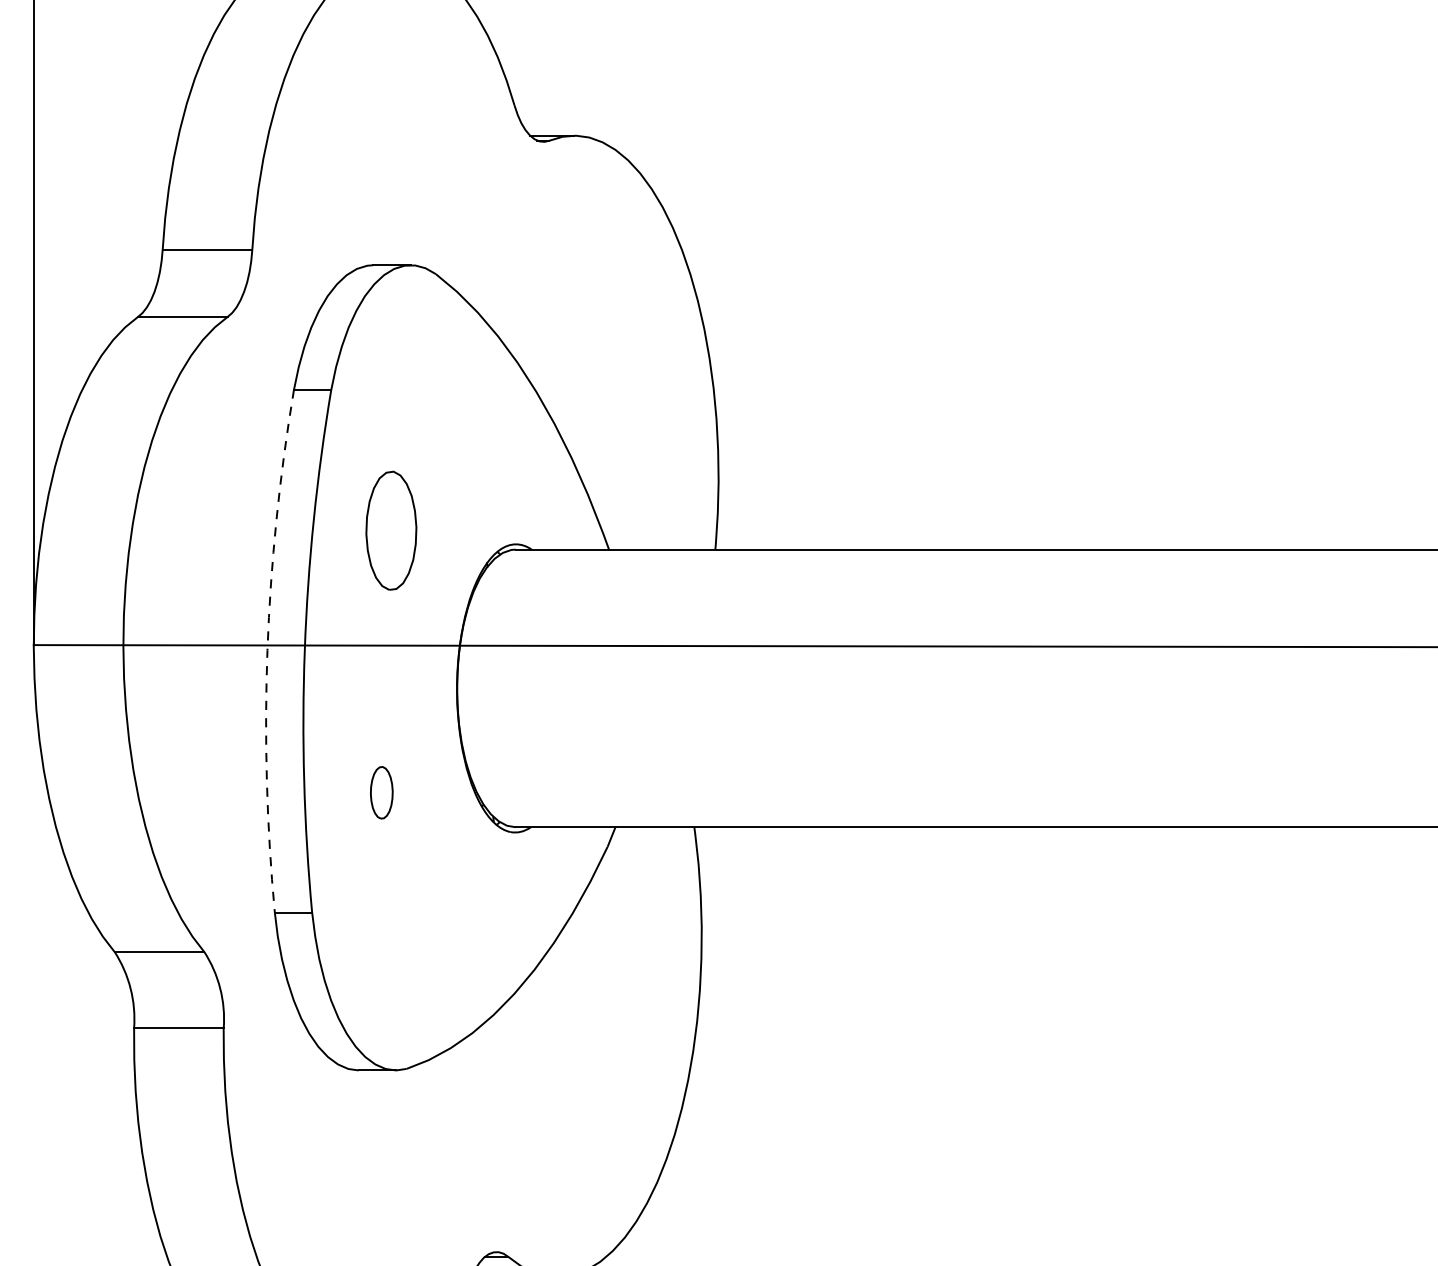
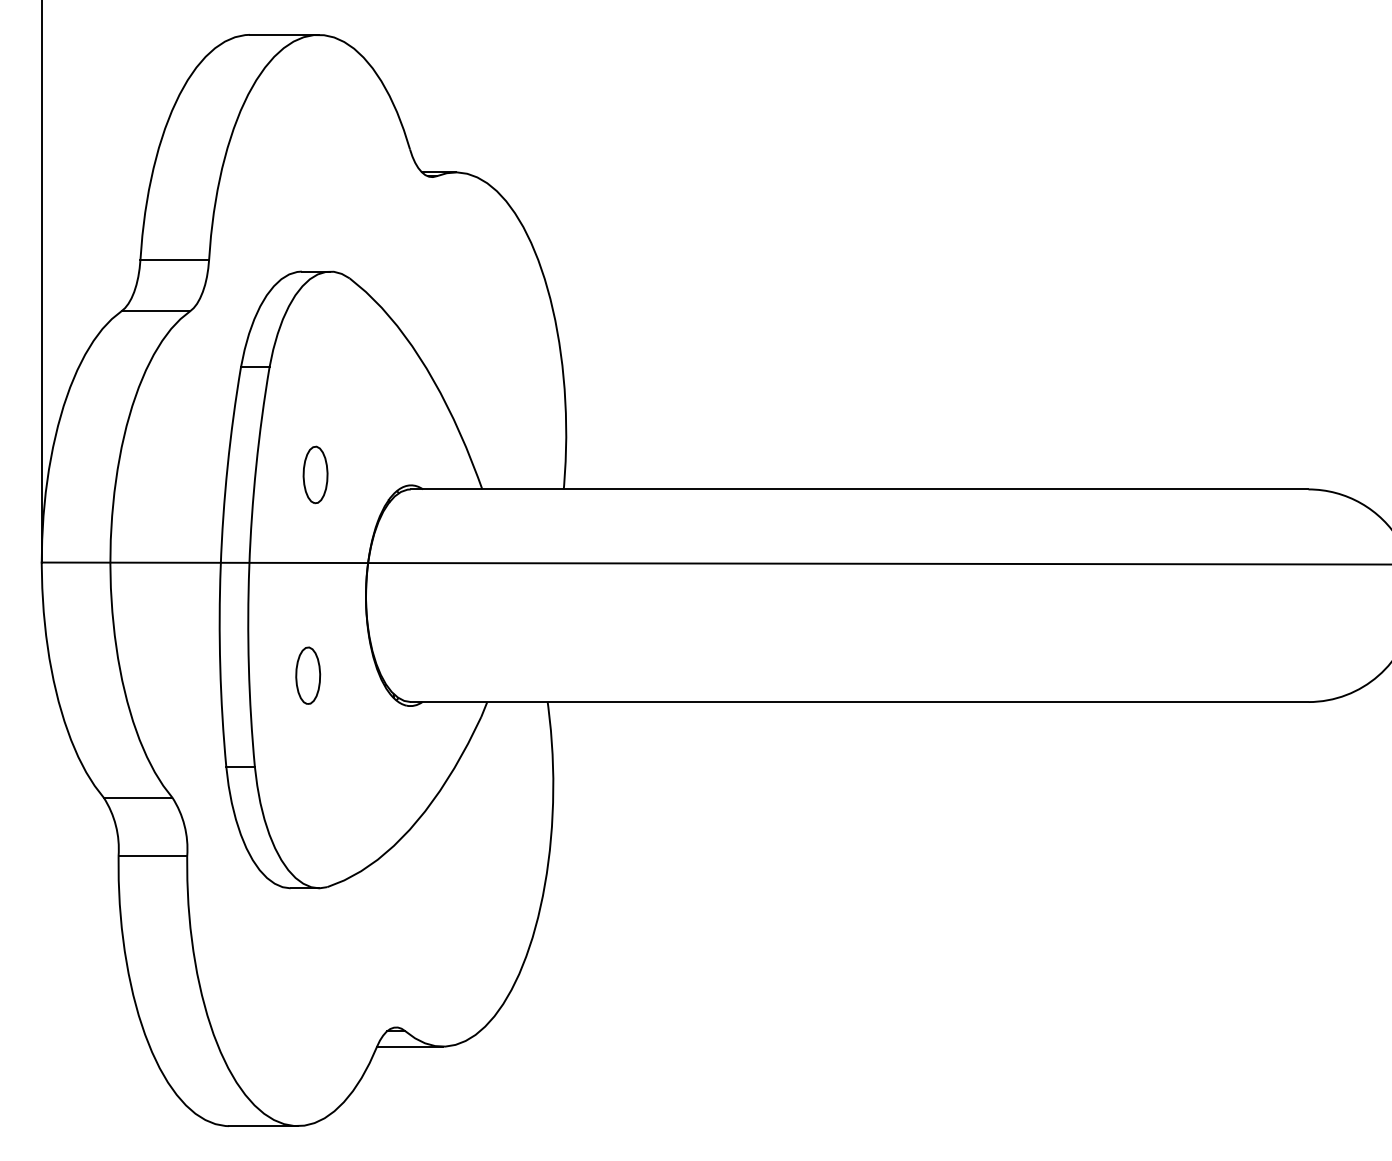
part: (391, 530) -> (315, 474), size x0.62
arc: (267, 650) -> (220, 566), dashed -> solid
part: (382, 792) -> (308, 675), size x1.43

